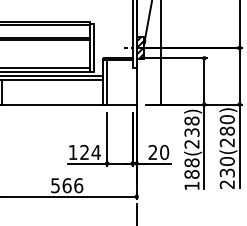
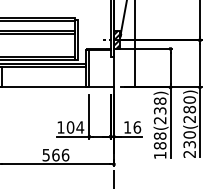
text: (158, 151) -> (132, 126), 20 -> 16
text: (84, 152) -> (70, 127), 124 -> 104

